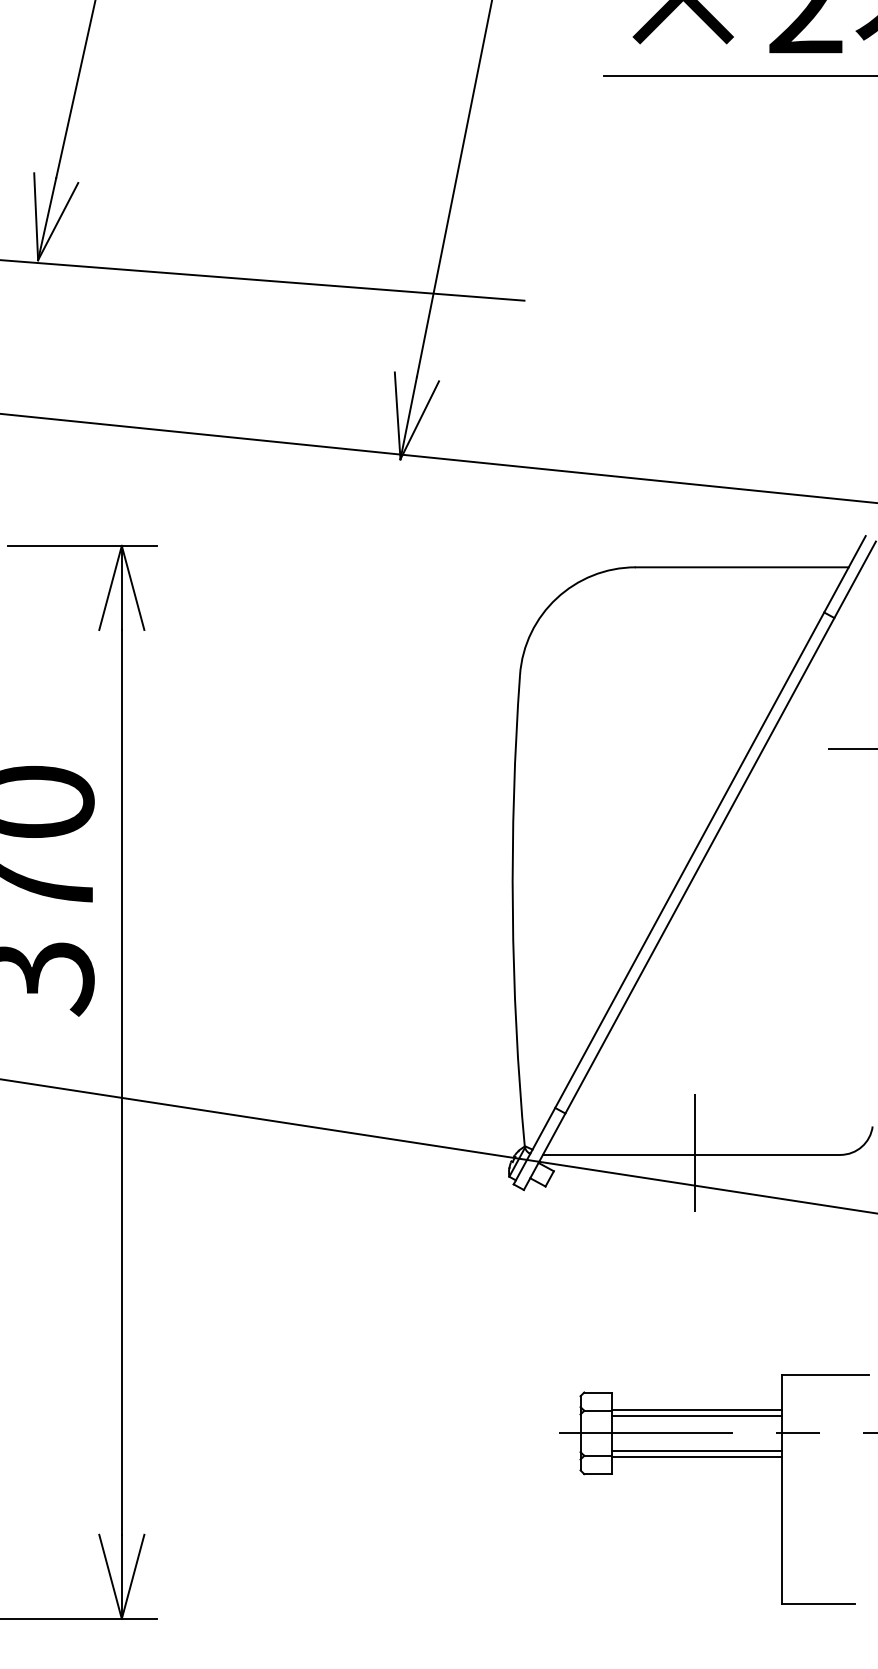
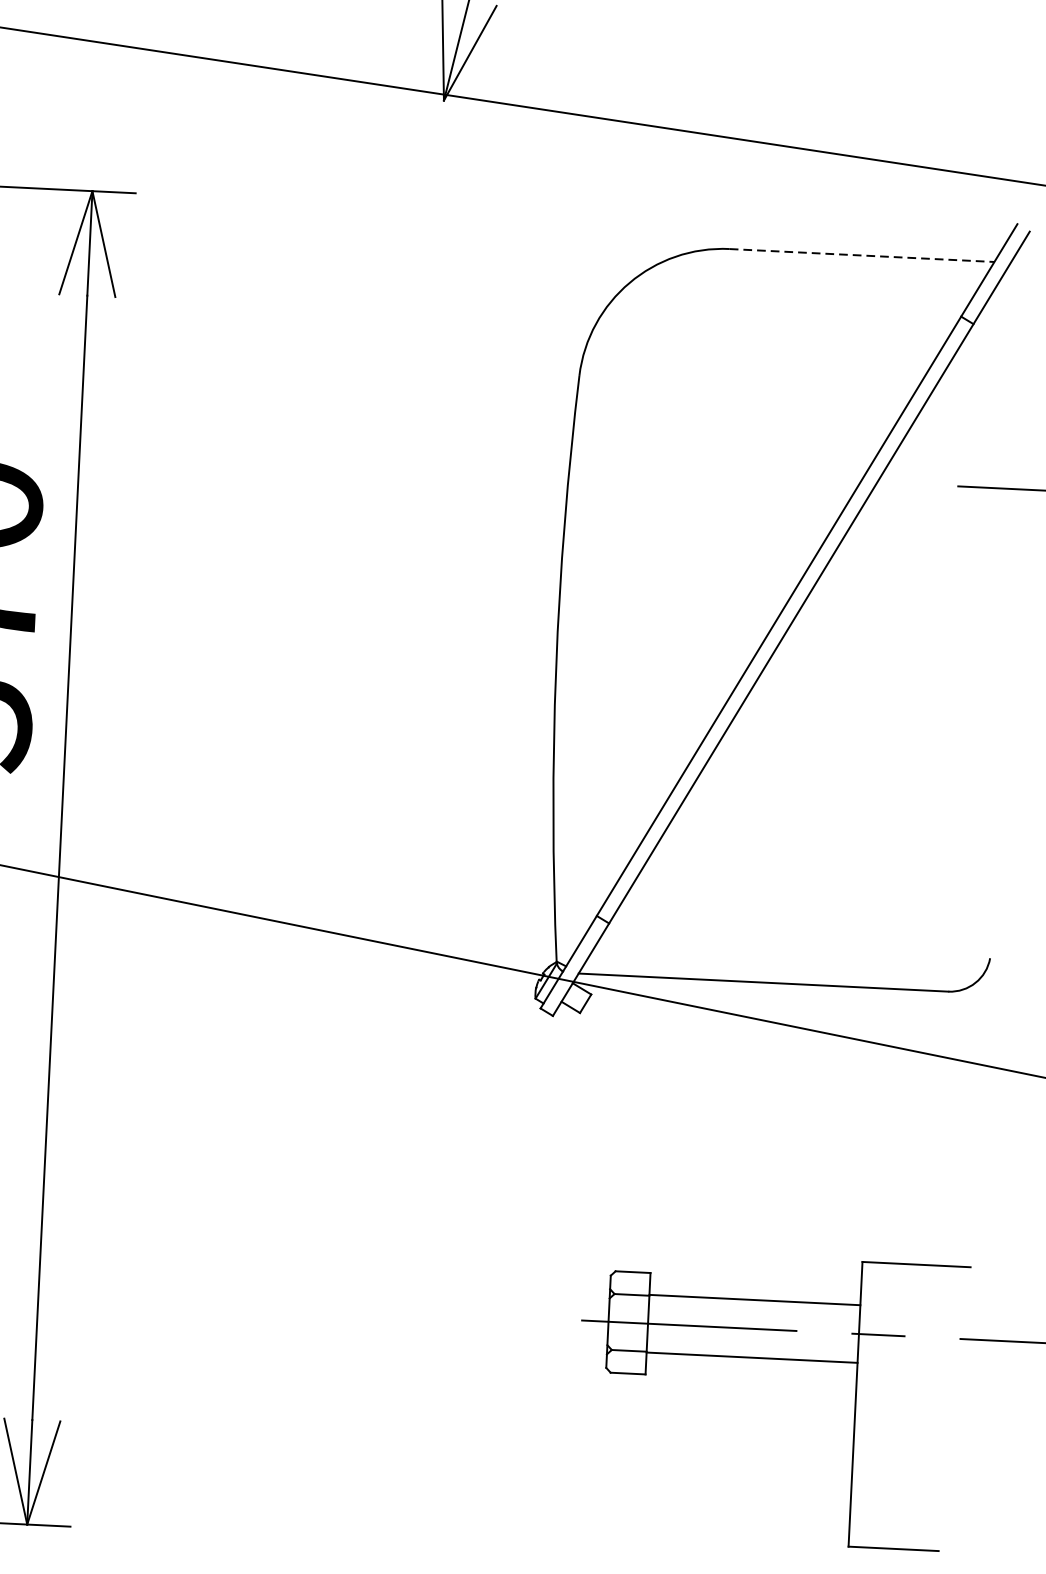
line: (742, 567) -> (862, 255), solid -> dashed
line: (695, 1152) -> (768, 979), removed
line: (697, 1415) -> (754, 1306), removed
line: (697, 1450) -> (752, 1350), removed

